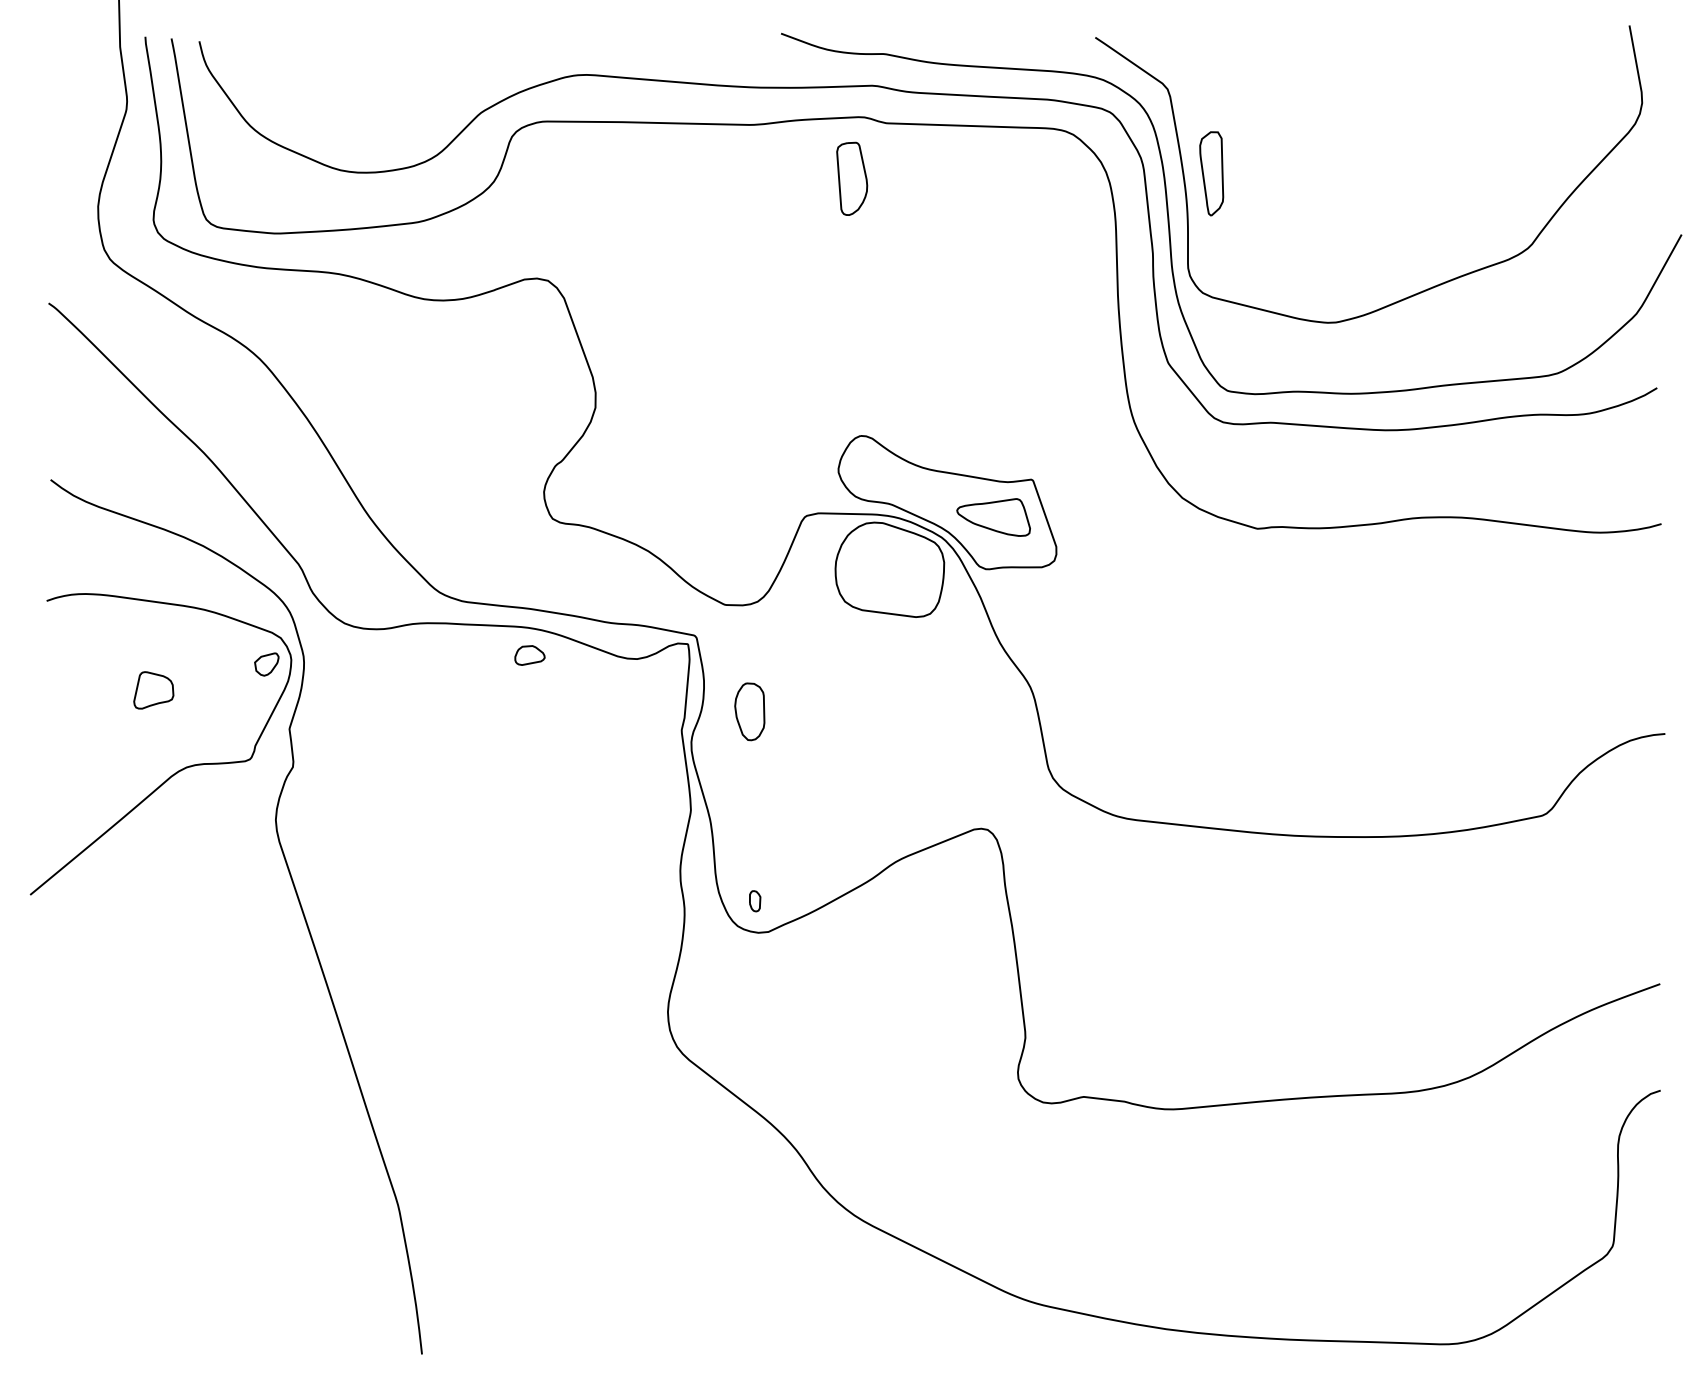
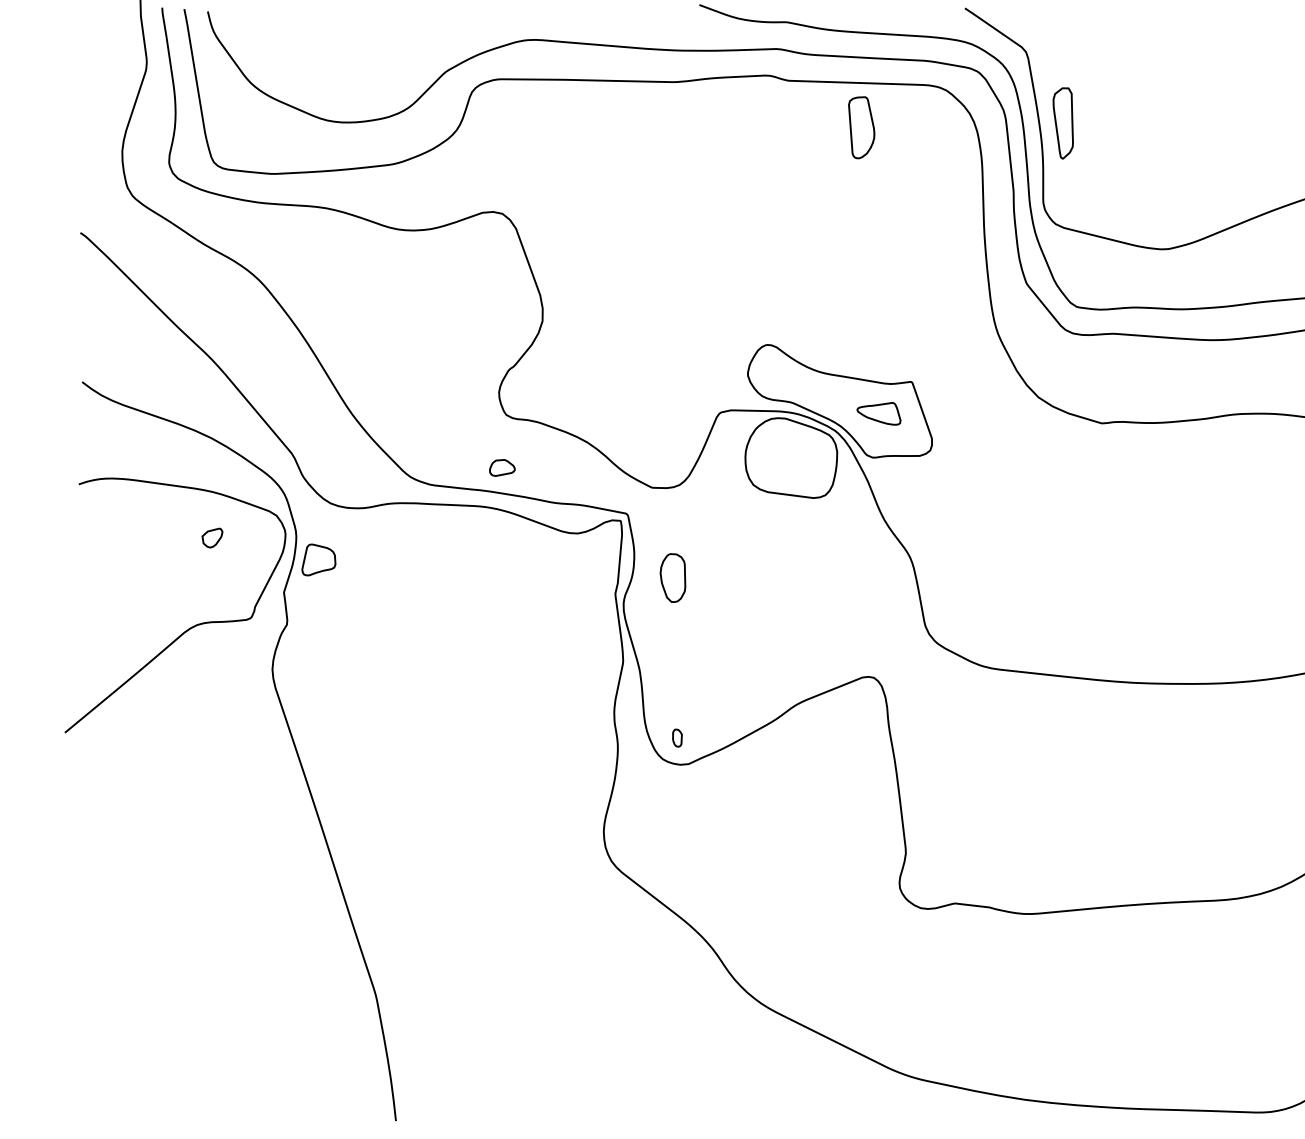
part: (852, 178) -> (861, 127), moved
part: (993, 517) -> (878, 413), size x0.7
part: (529, 655) -> (502, 467), moved
part: (266, 664) -> (212, 538), moved
part: (153, 690) -> (318, 560), moved

